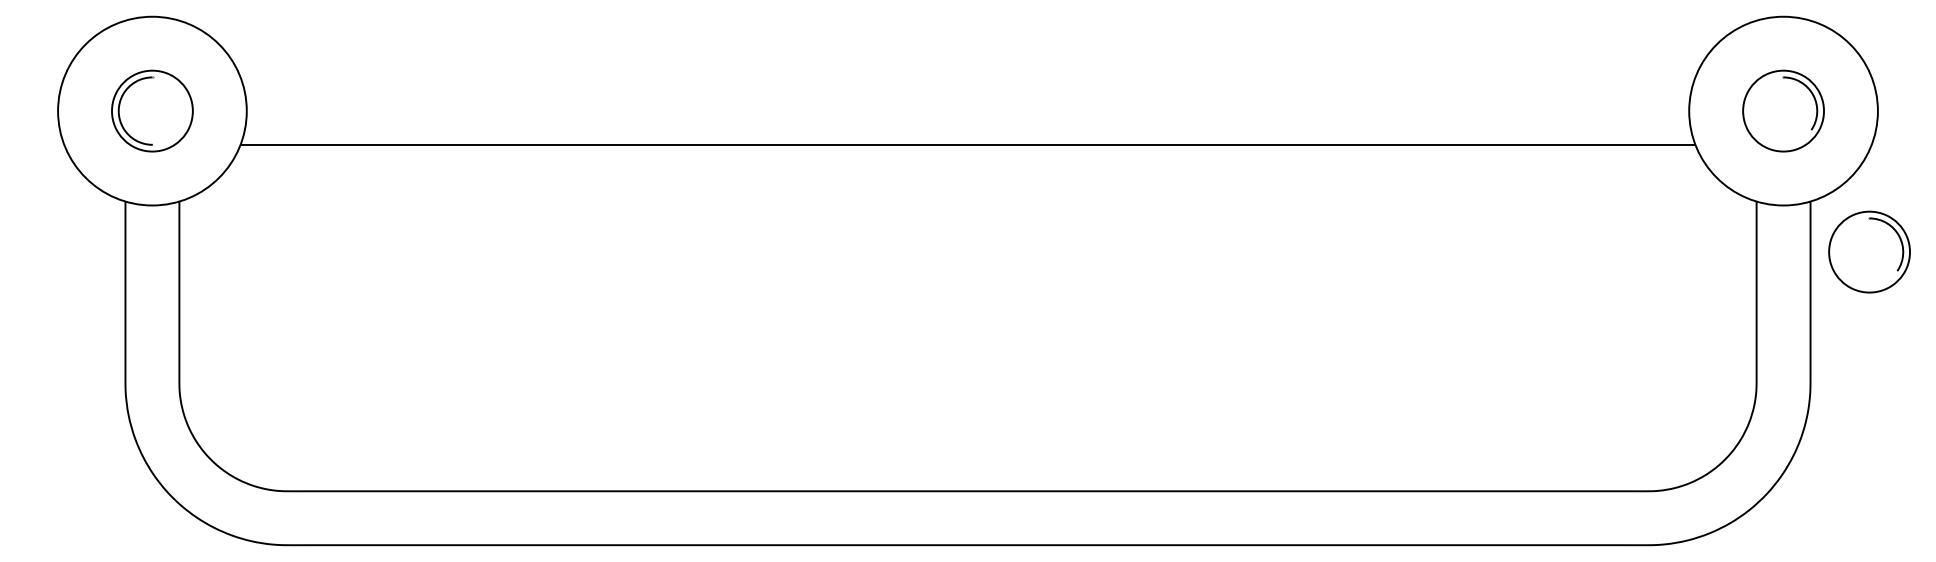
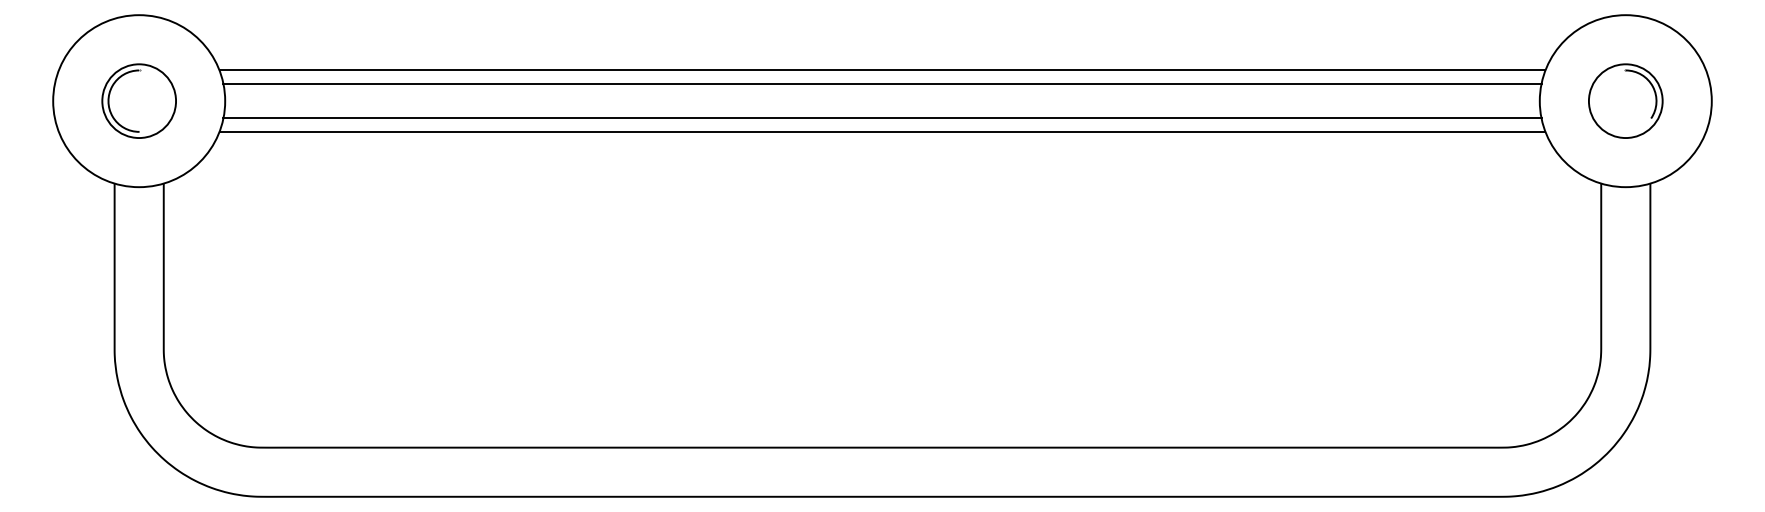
line: (967, 77) -> (882, 70), added
line: (967, 92) -> (882, 84), added
line: (967, 130) -> (882, 118), added
part: (1869, 251) -> (1704, 229), removed

